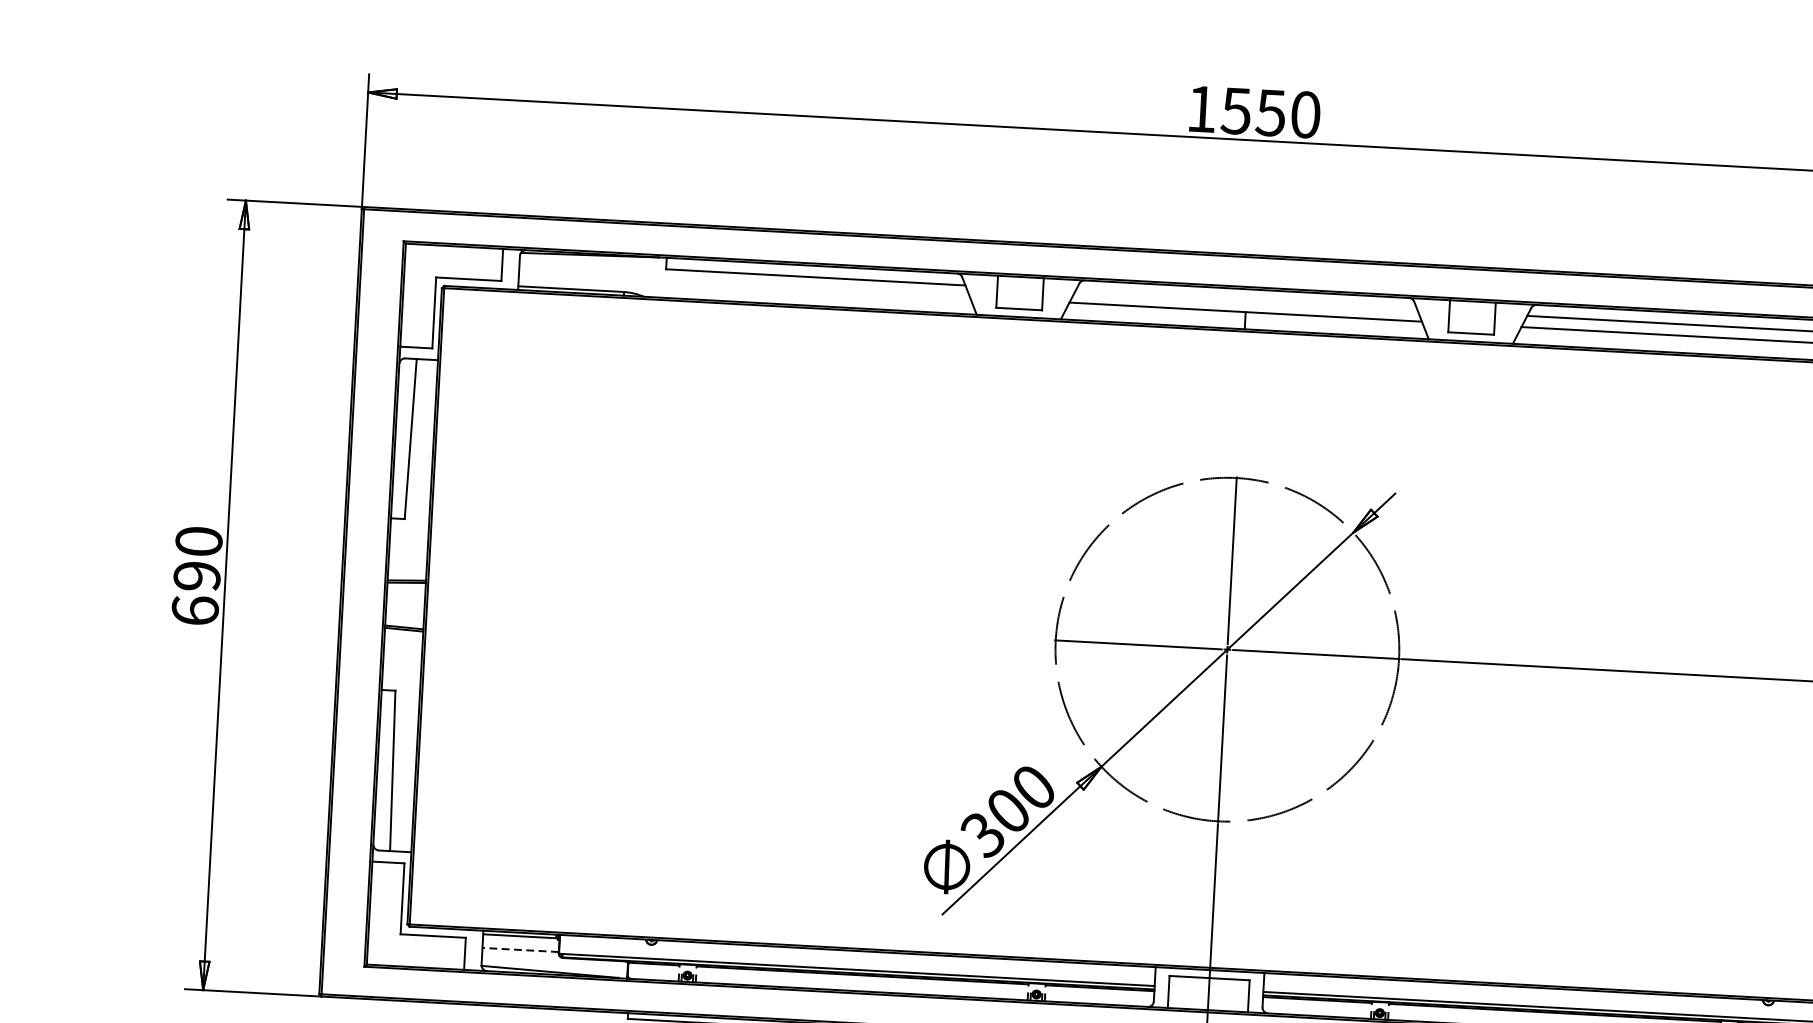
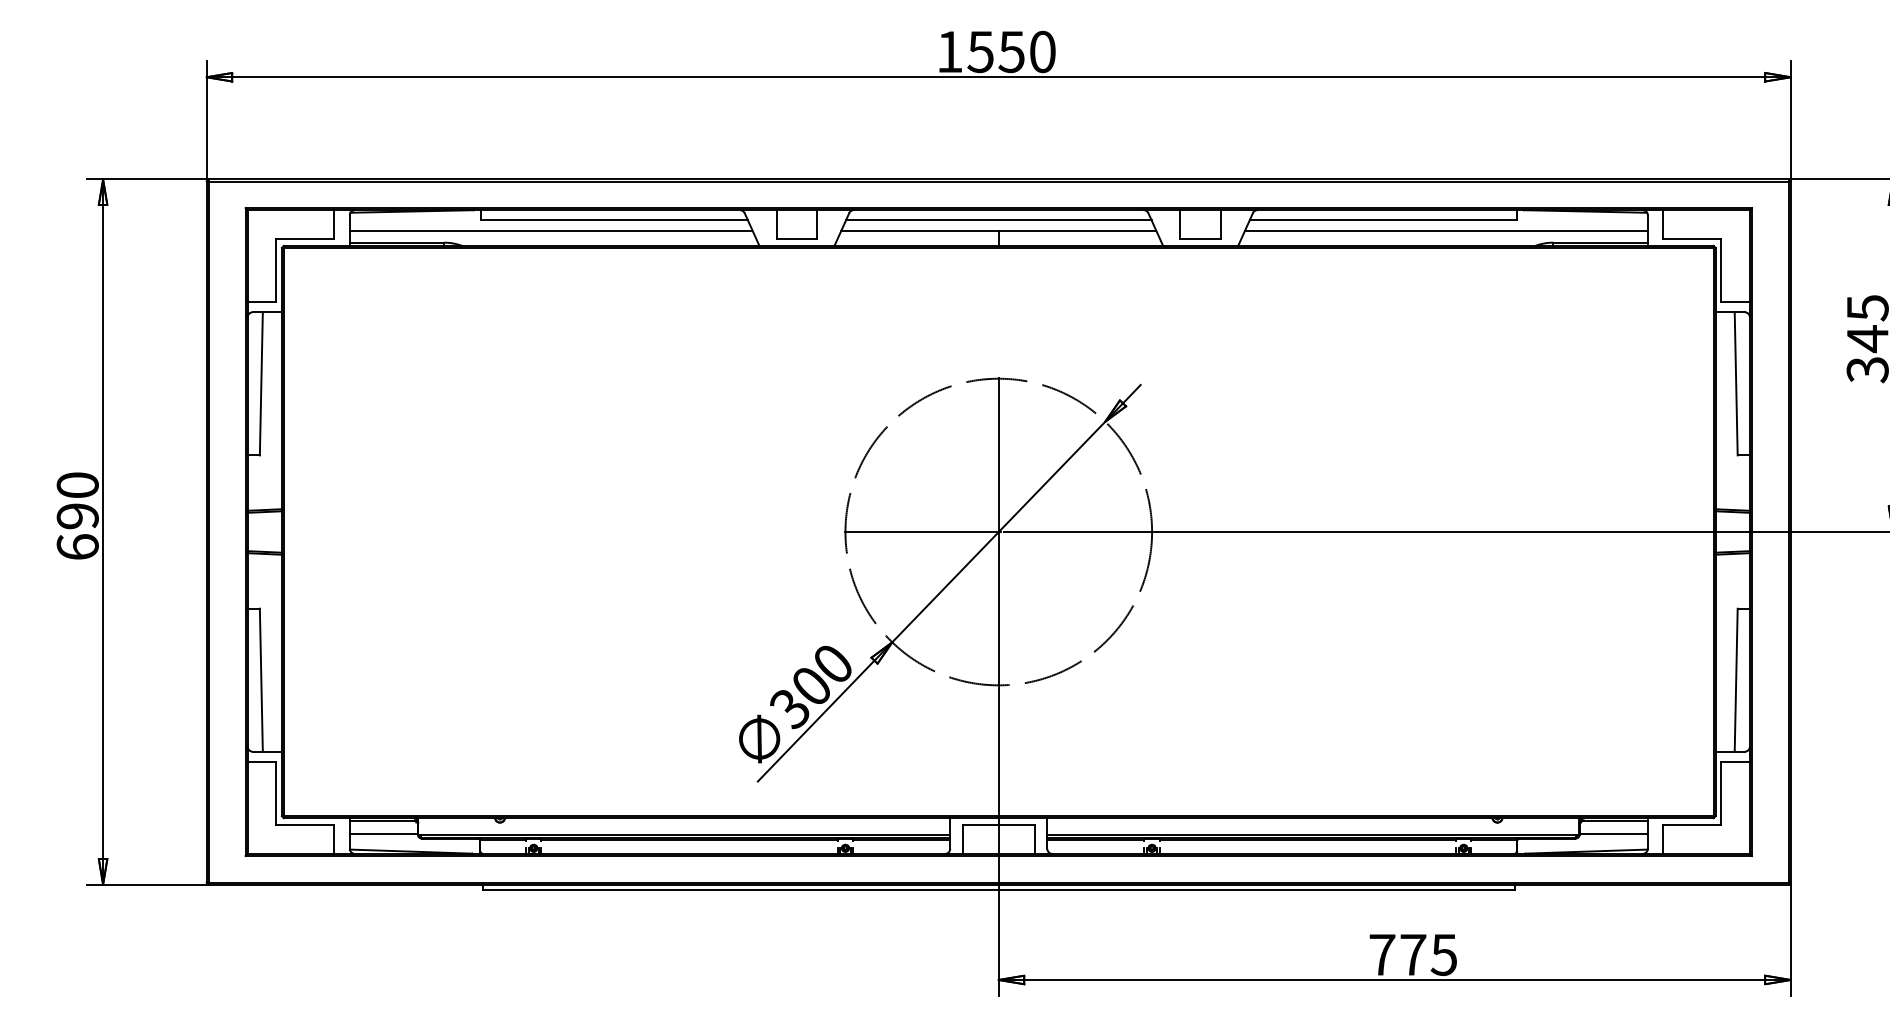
line: (743, 284) -> (550, 230), added
line: (1245, 300) -> (998, 220), added
line: (520, 949) -> (383, 833), dashed -> solid

